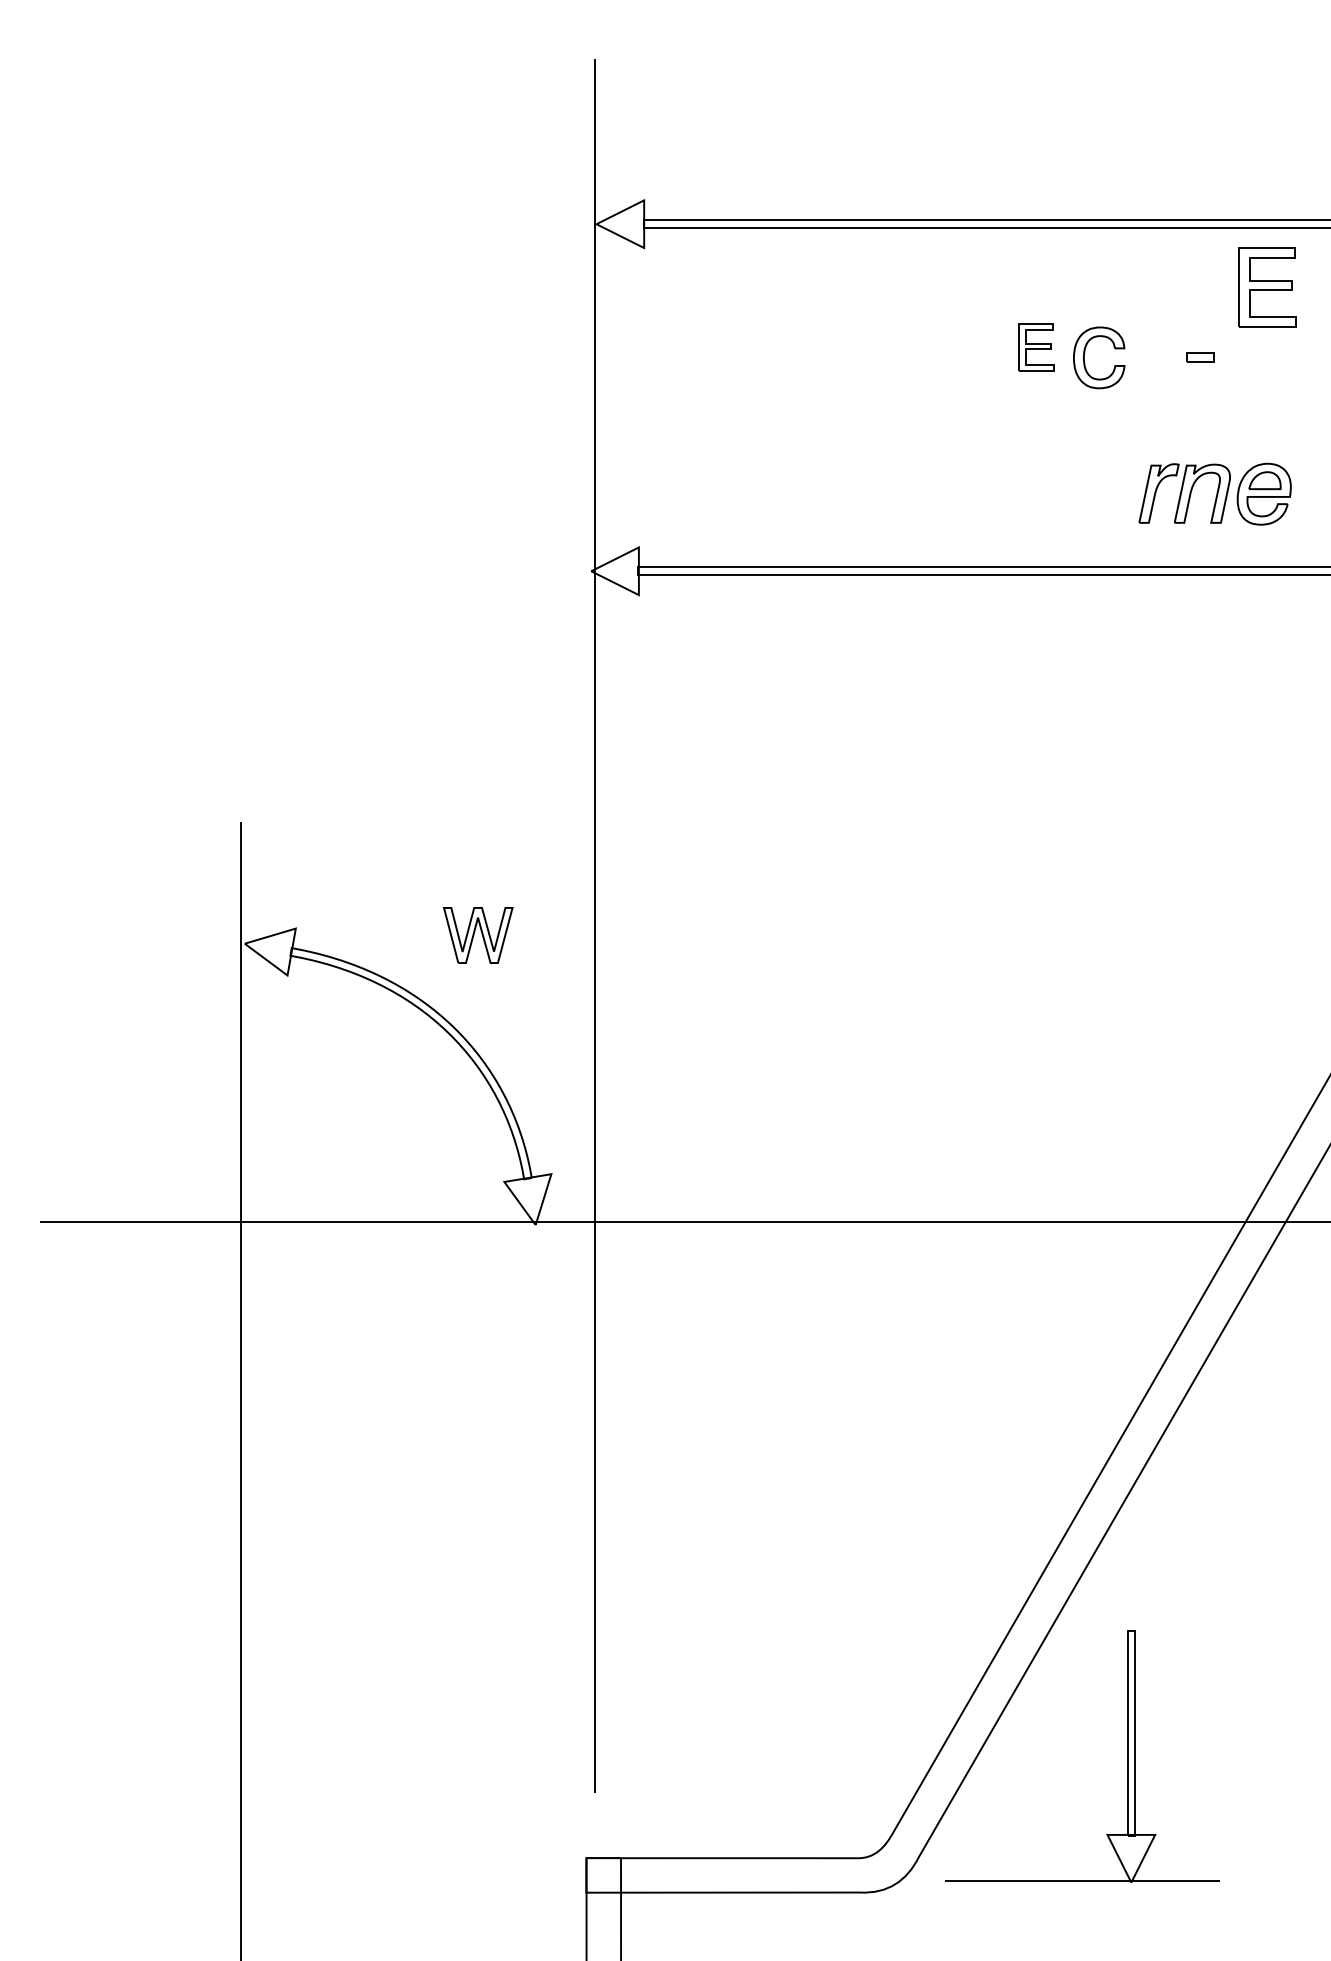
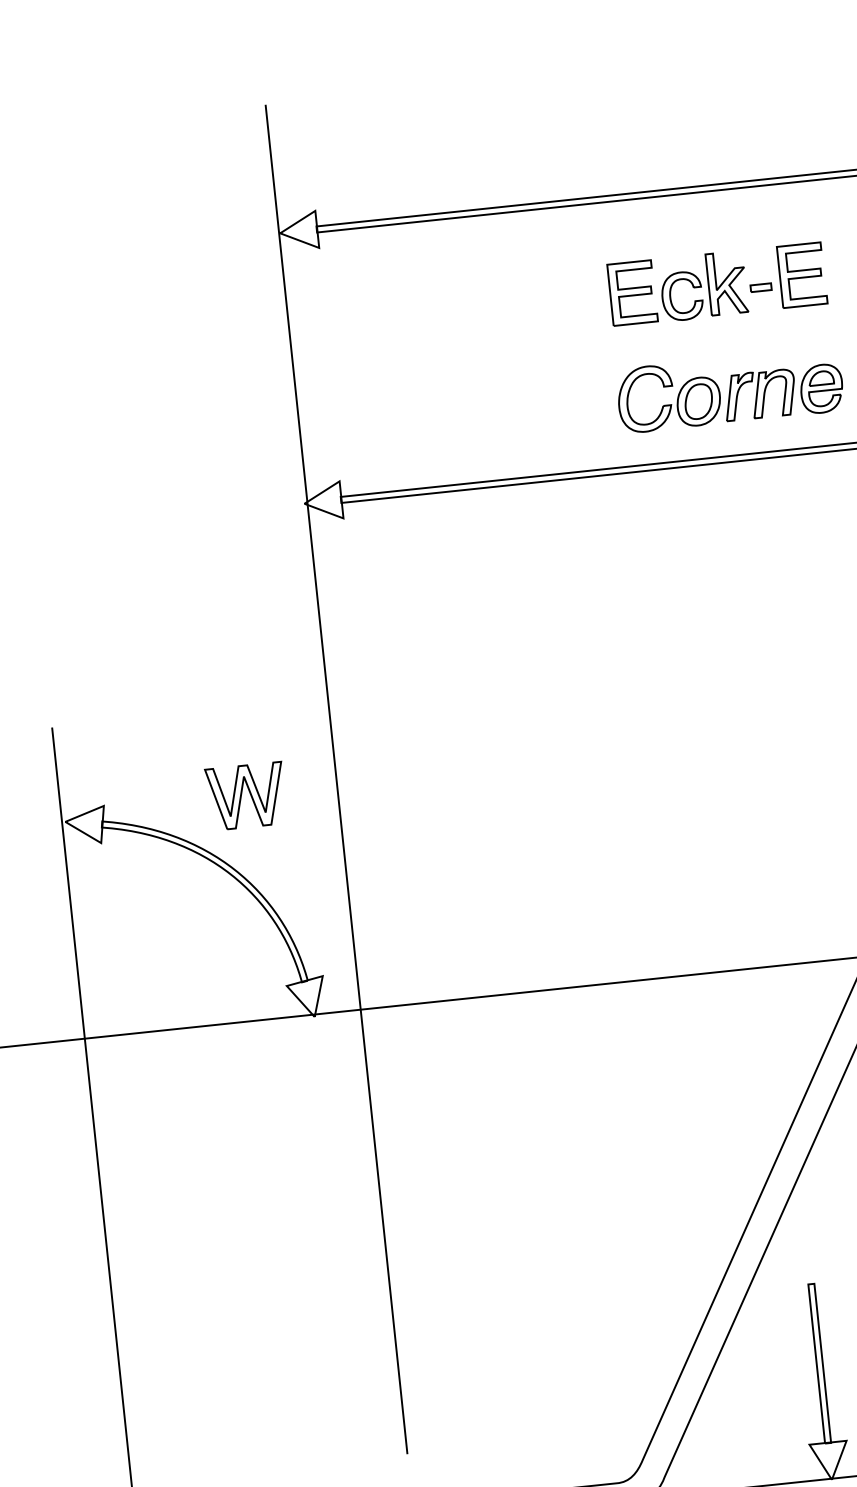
part: (1267, 287) -> (802, 275), moved
part: (1036, 347) -> (632, 293), size x1.67
part: (1157, 347) -> (726, 283), added
part: (1068, 494) -> (669, 405), added
part: (478, 935) -> (246, 796), size x1.43

